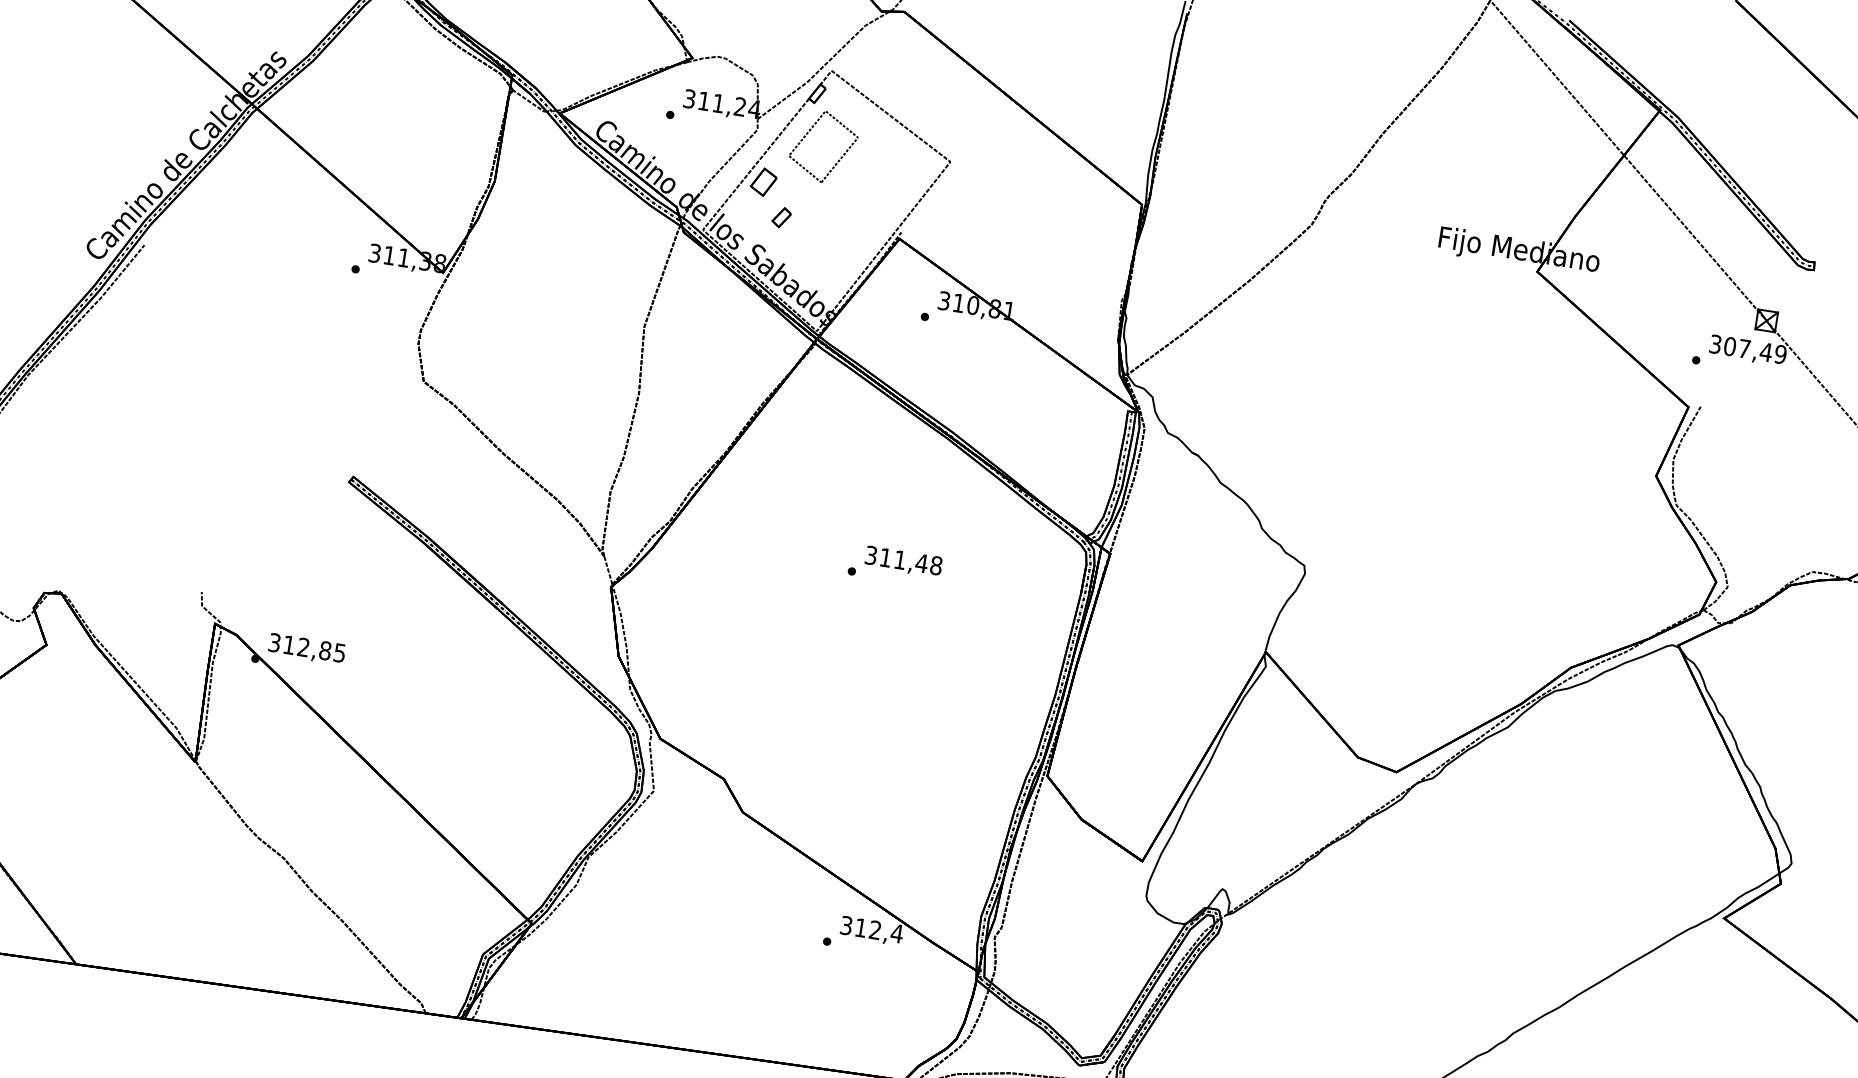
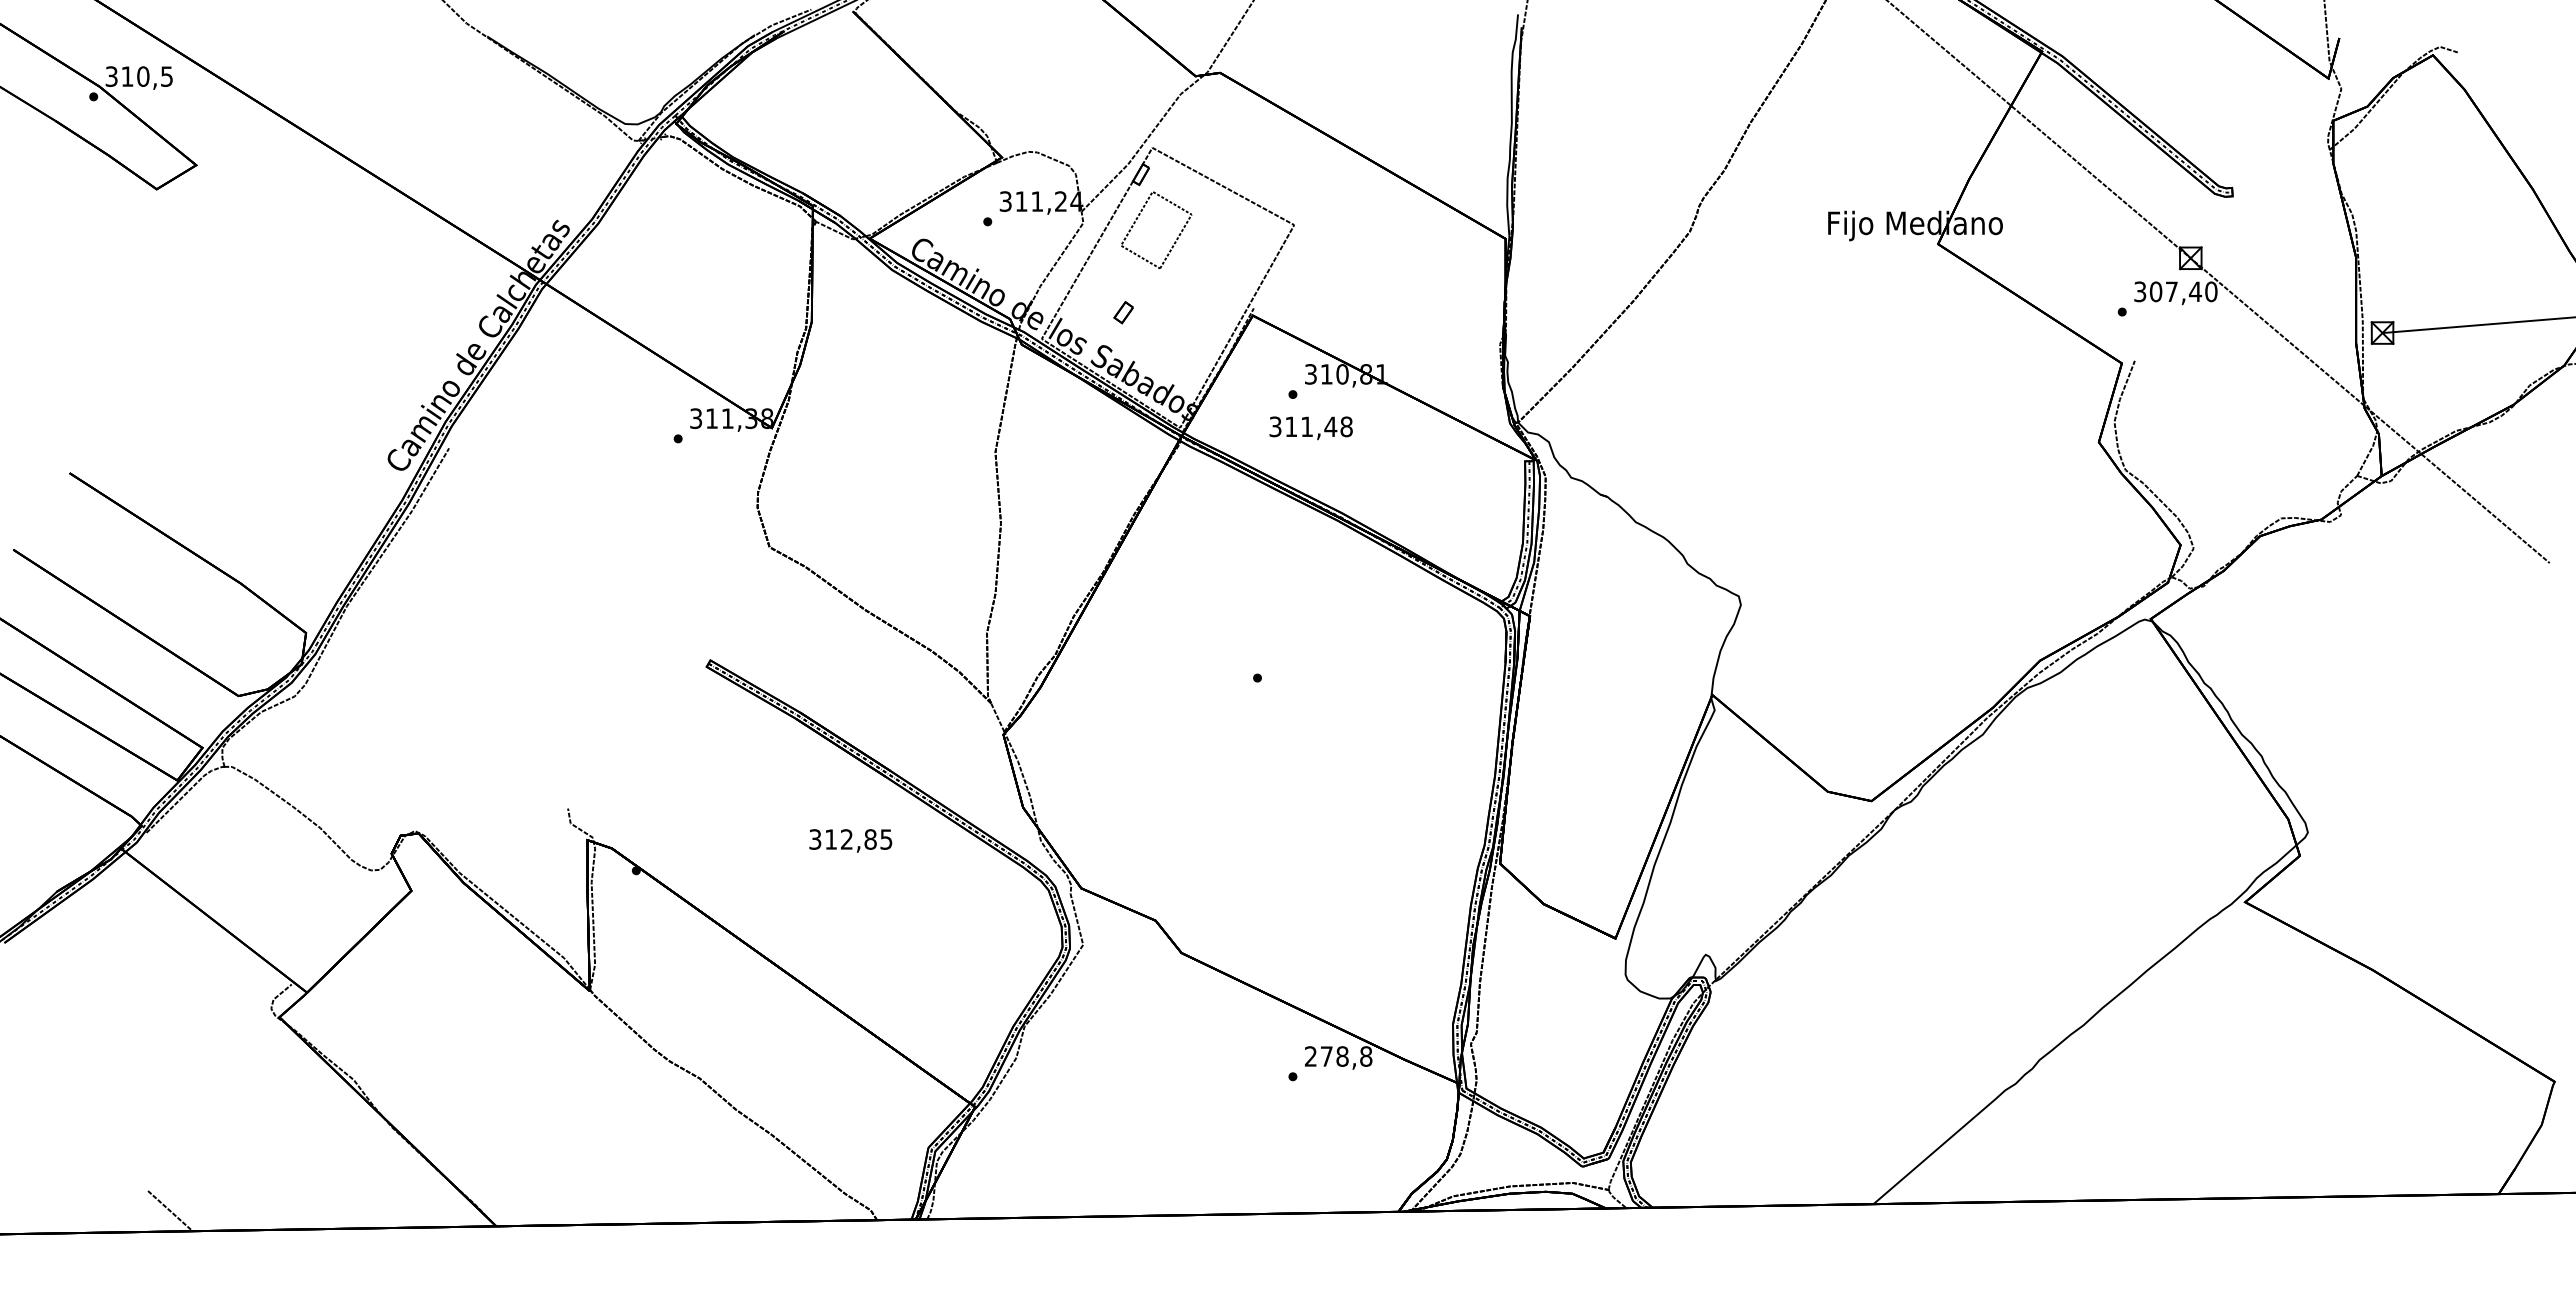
part: (763, 181) -> (1098, 277), removed
text: (1780, 354) -> (2211, 291), 307,49 -> 307,40
text: (903, 562) -> (1310, 428), moved
text: (306, 648) -> (850, 840), moved
text: (871, 929) -> (1338, 1056), 312,4 -> 278,8

